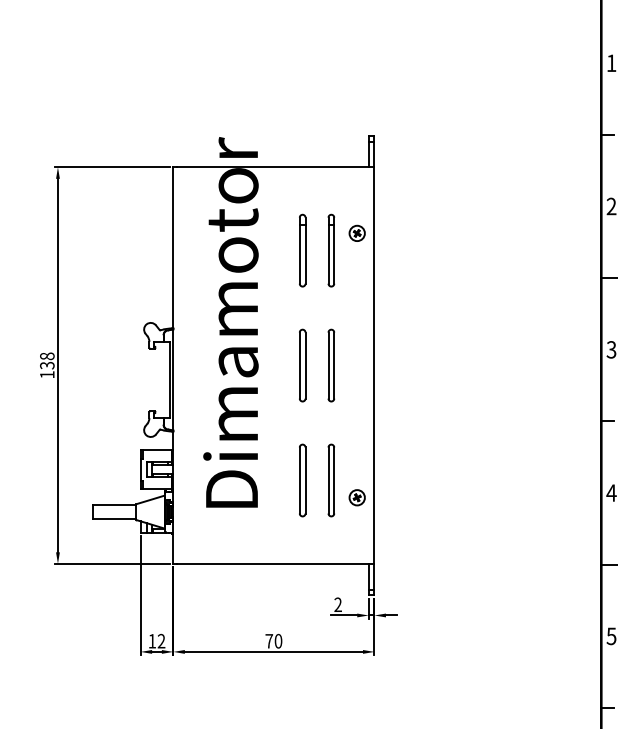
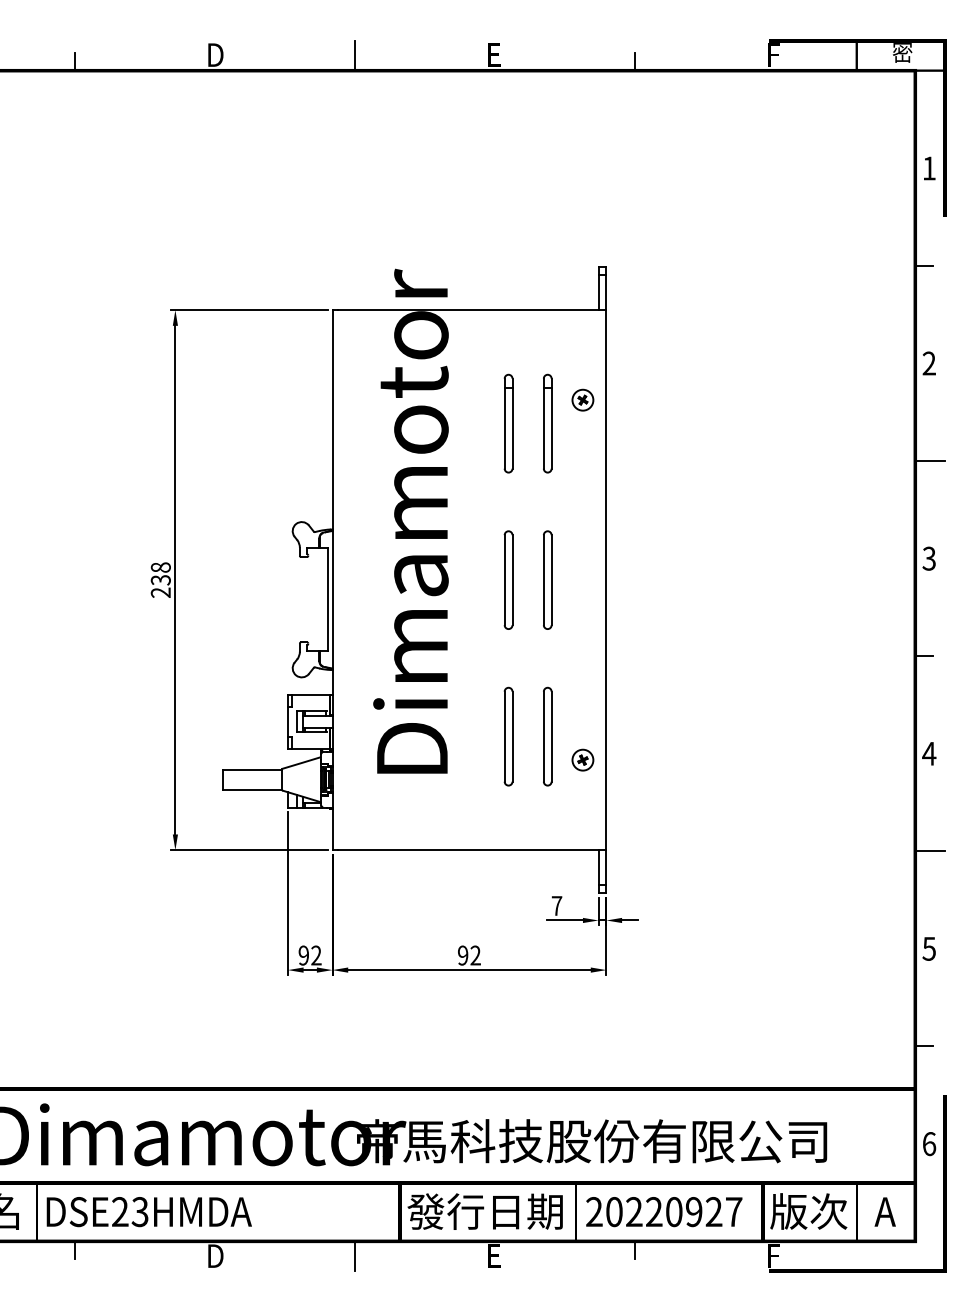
text: (47, 374) -> (160, 592), 138 -> 238
text: (337, 604) -> (556, 905), 2 -> 7
text: (152, 641) -> (303, 955), 12 -> 92
text: (273, 641) -> (469, 955), 70 -> 92

